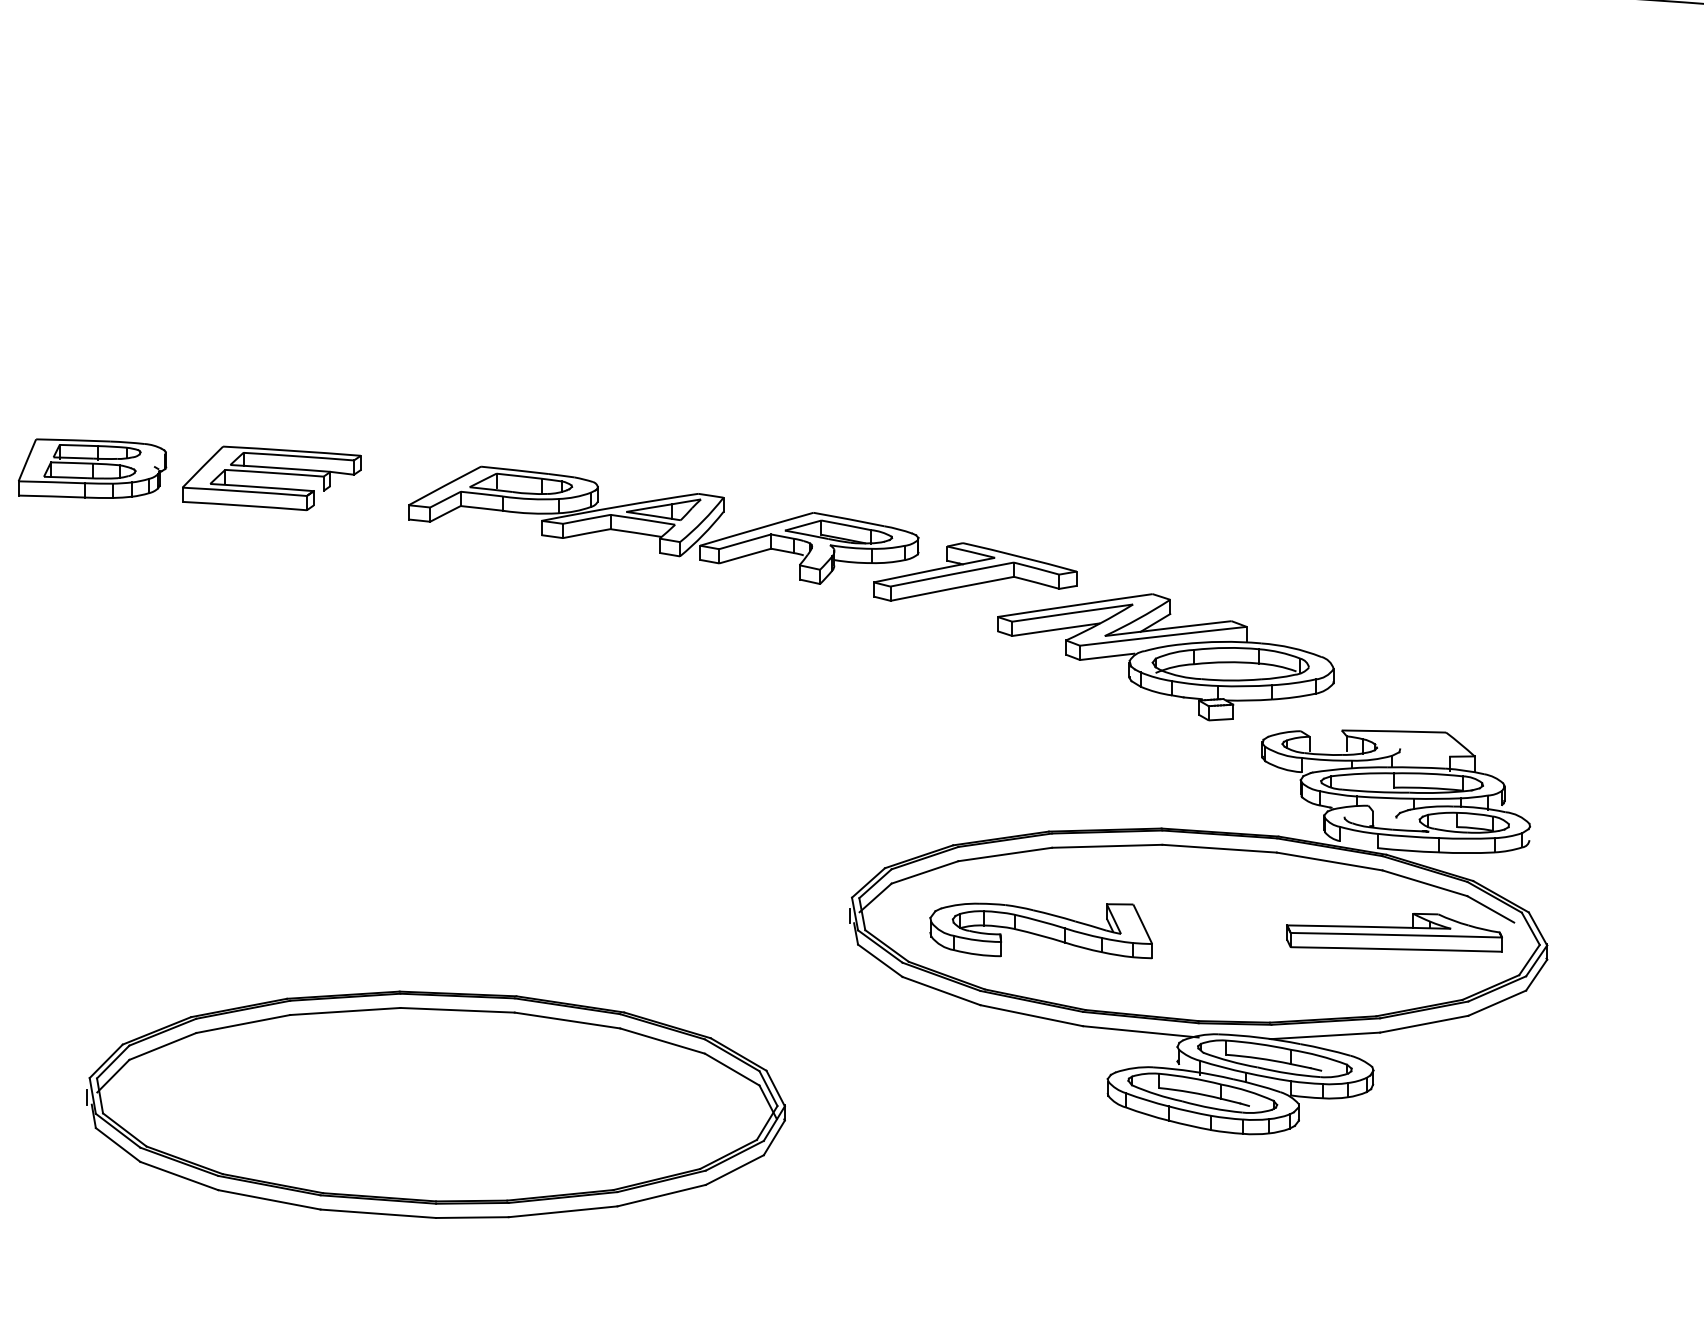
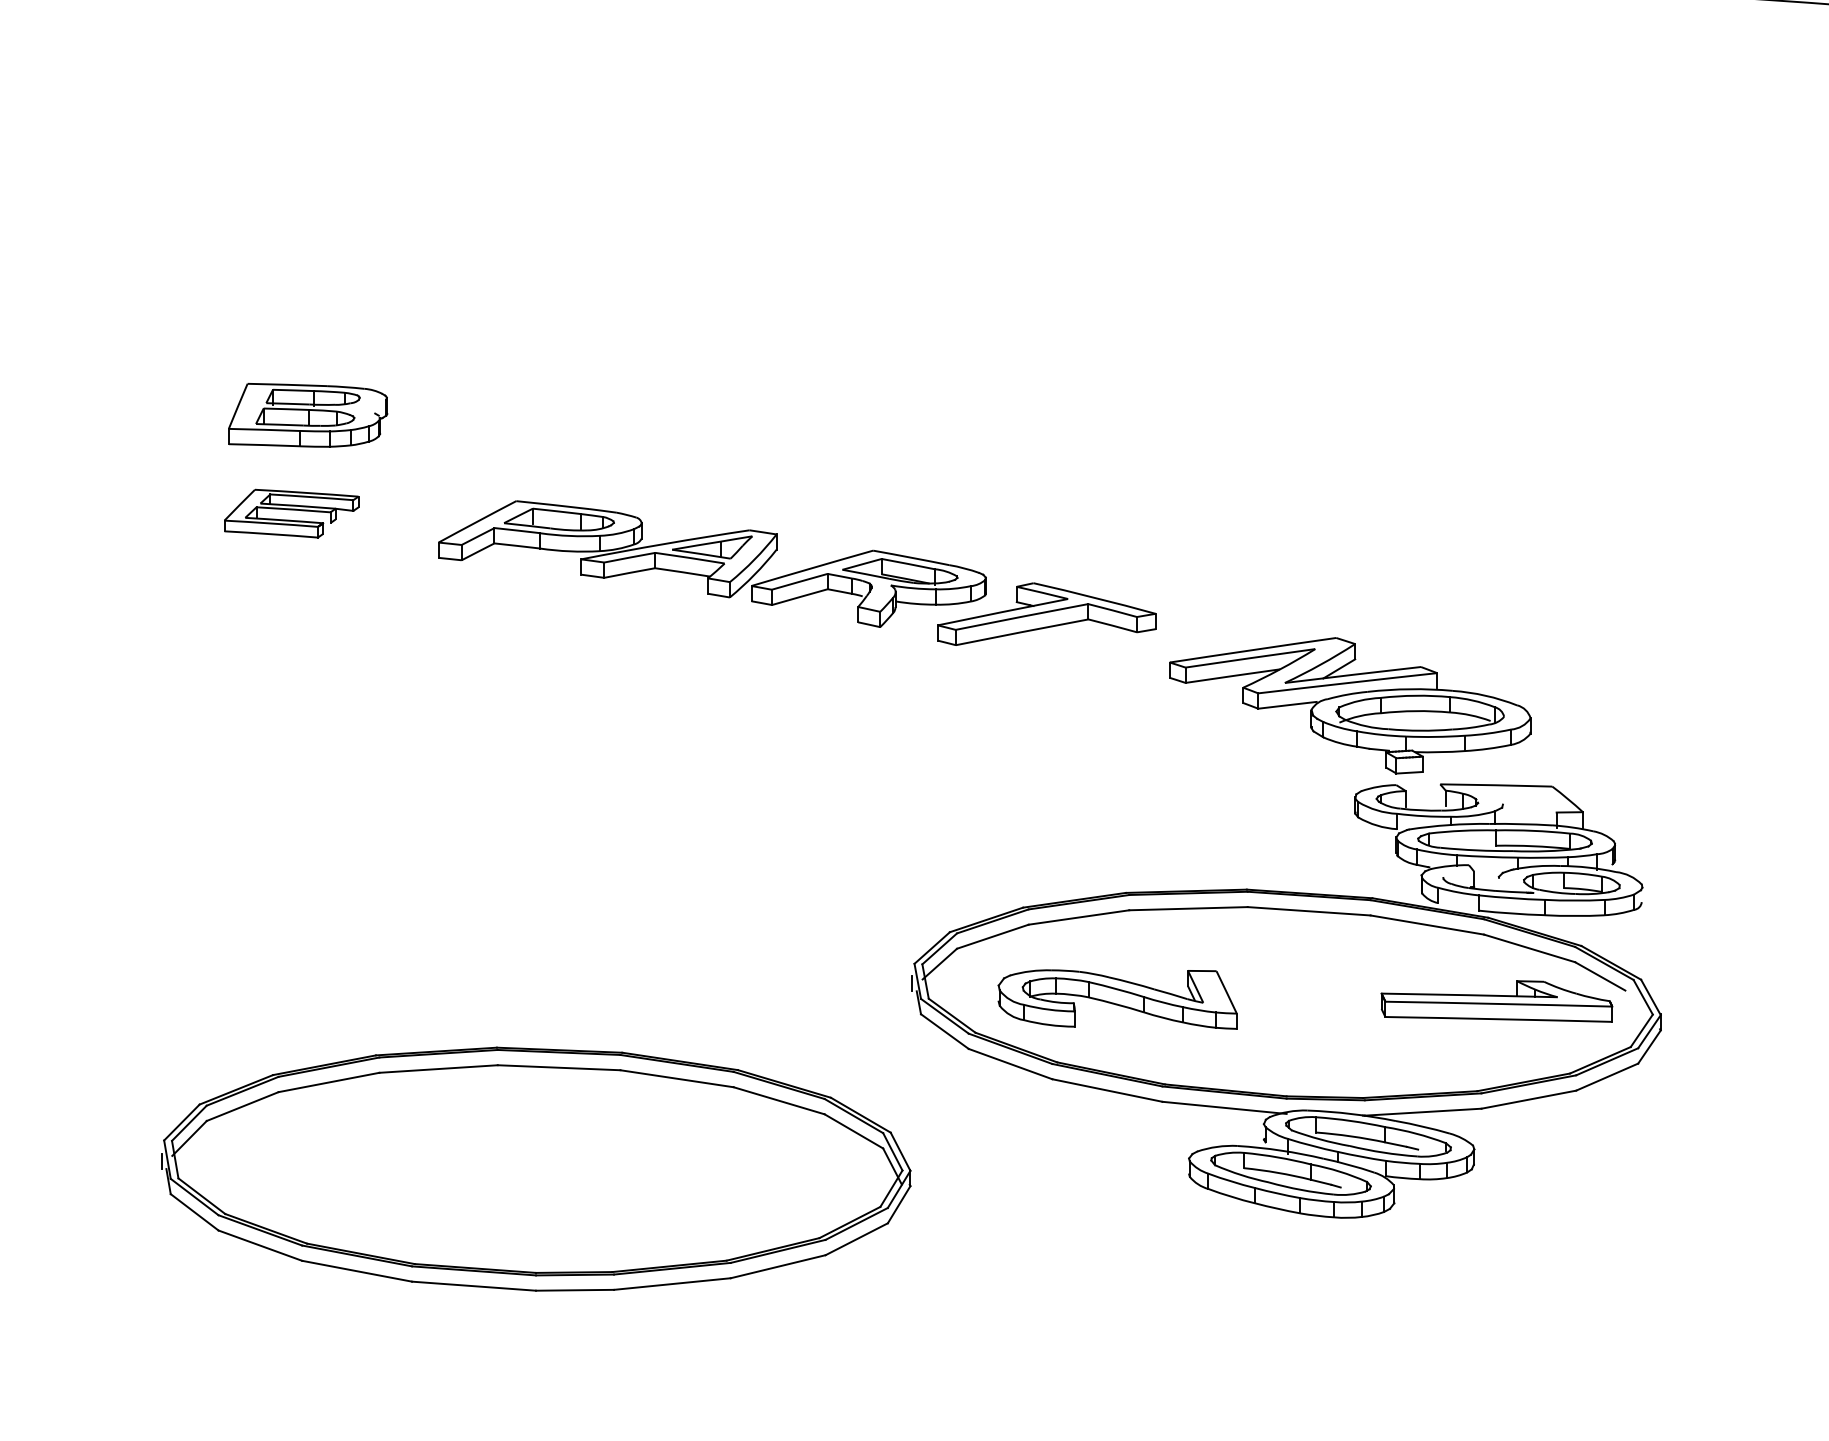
part: (92, 467) -> (308, 414), moved
part: (271, 478) -> (291, 513), size x0.7
part: (1165, 657) -> (1350, 705), moved
part: (436, 1104) -> (536, 1168), moved

